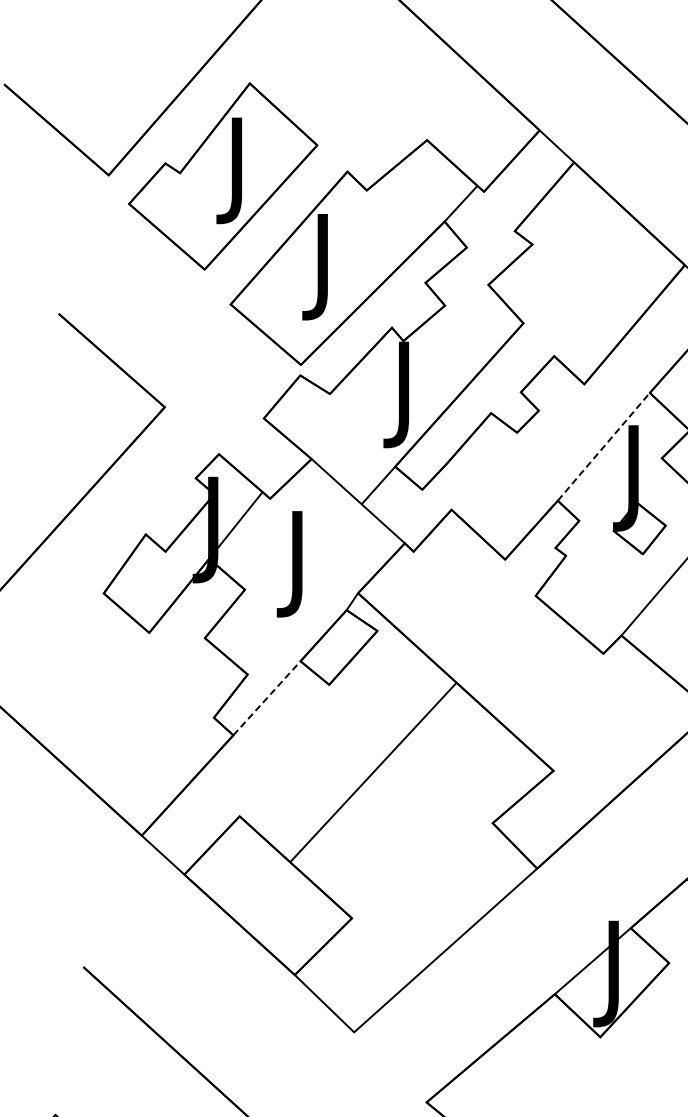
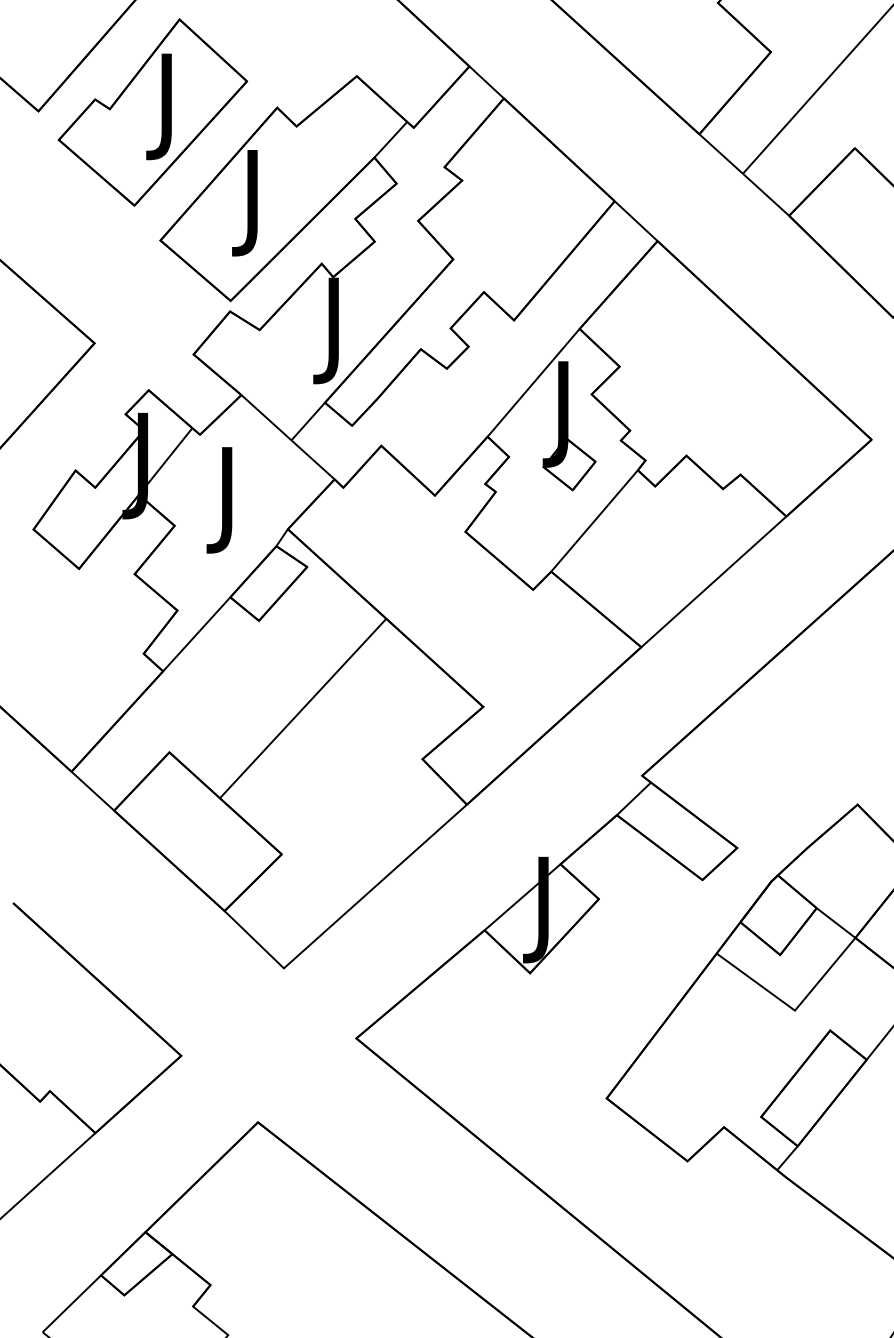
line: (603, 446) -> (533, 382), dashed -> solid
line: (266, 698) -> (196, 634), dashed -> solid

